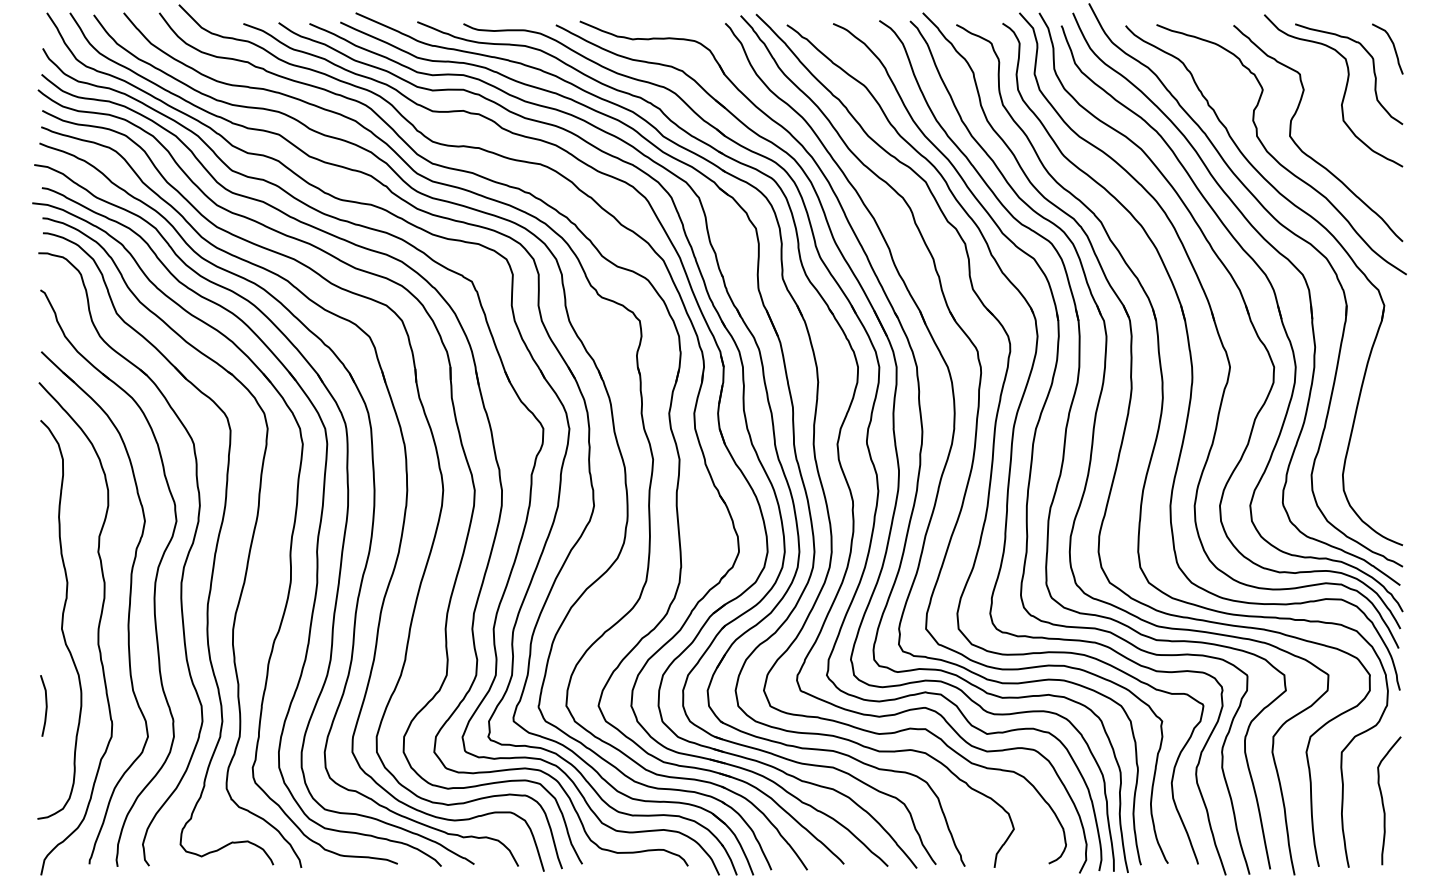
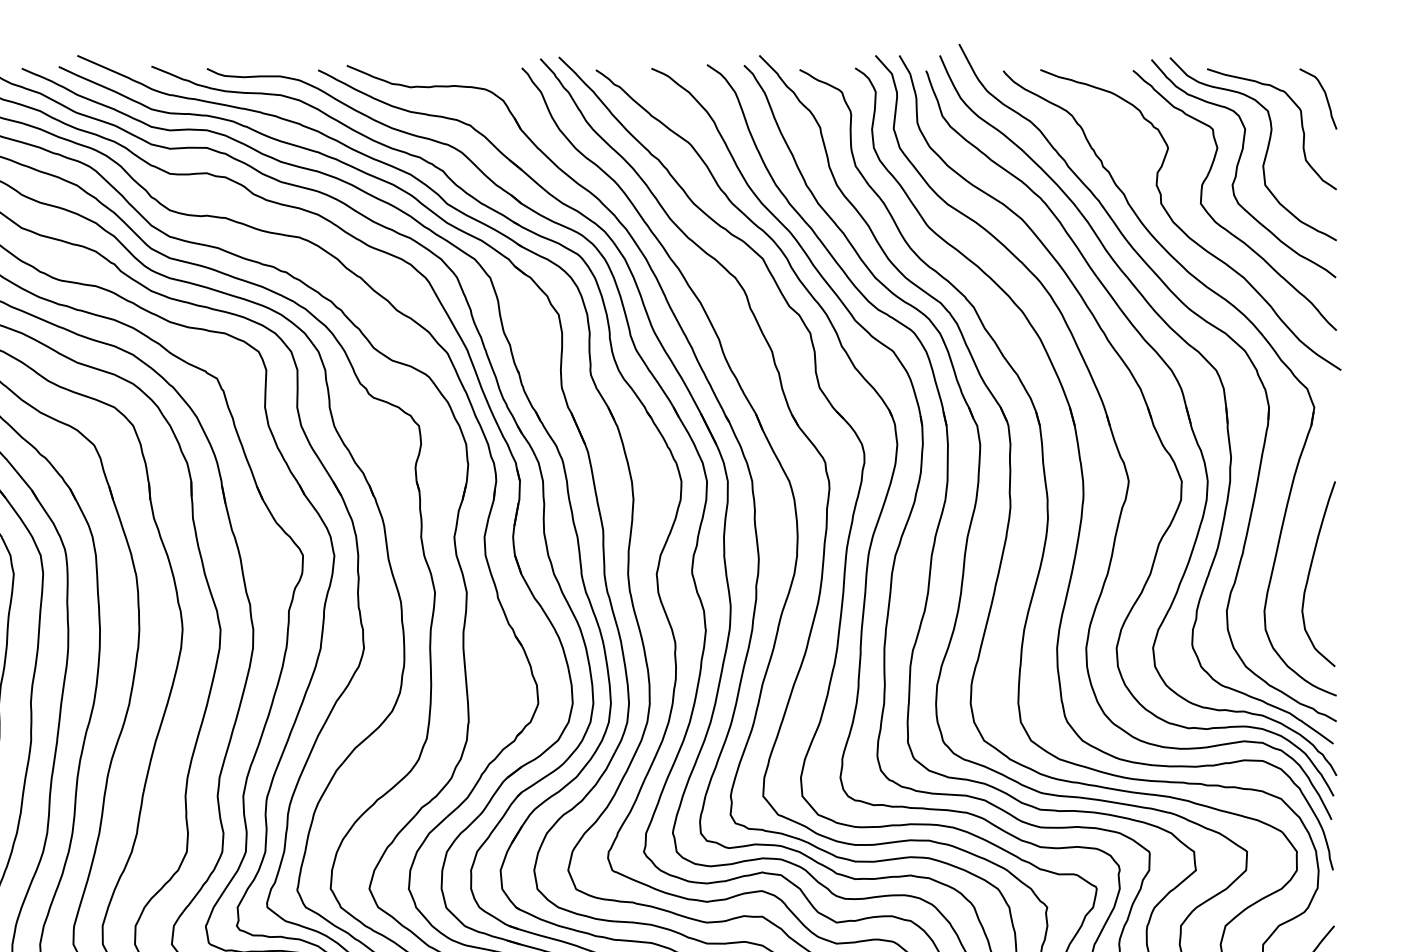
curve: (1321, 104) -> (1238, 165), added
curve: (1381, 442) -> (1310, 572), added

